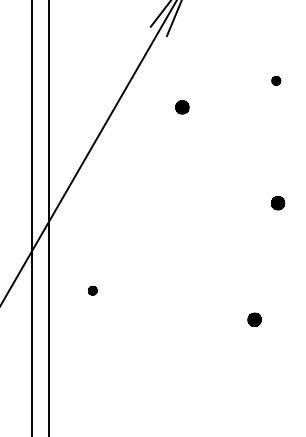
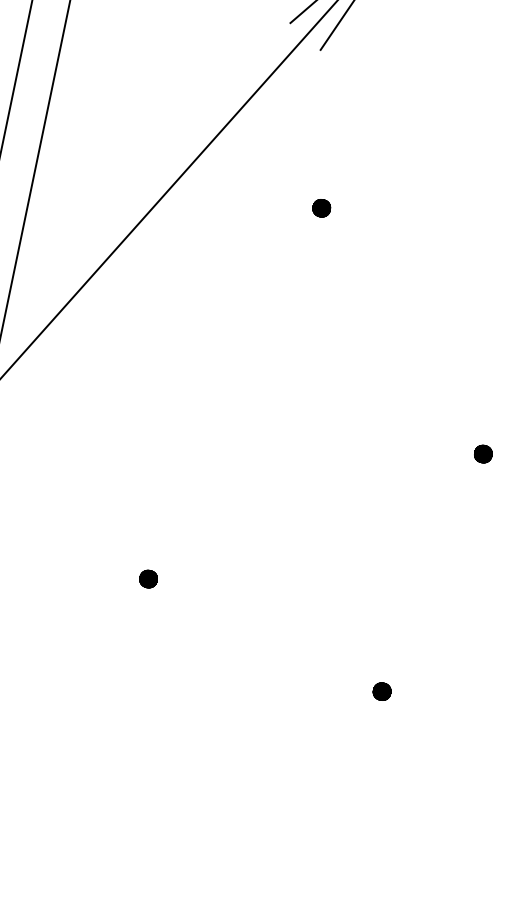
part: (181, 107) -> (320, 208), size x0.62
part: (277, 202) -> (482, 452), size x0.62
part: (92, 290) -> (148, 578), moved
part: (254, 319) -> (382, 691), size x0.62

